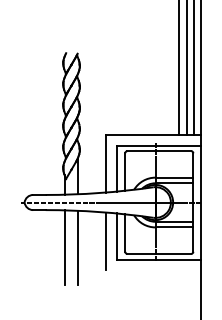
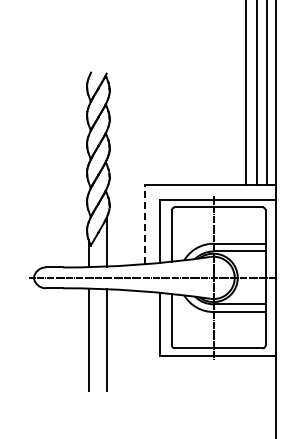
line: (105, 163) -> (145, 224), solid -> dashed
line: (105, 241) -> (145, 331), removed

